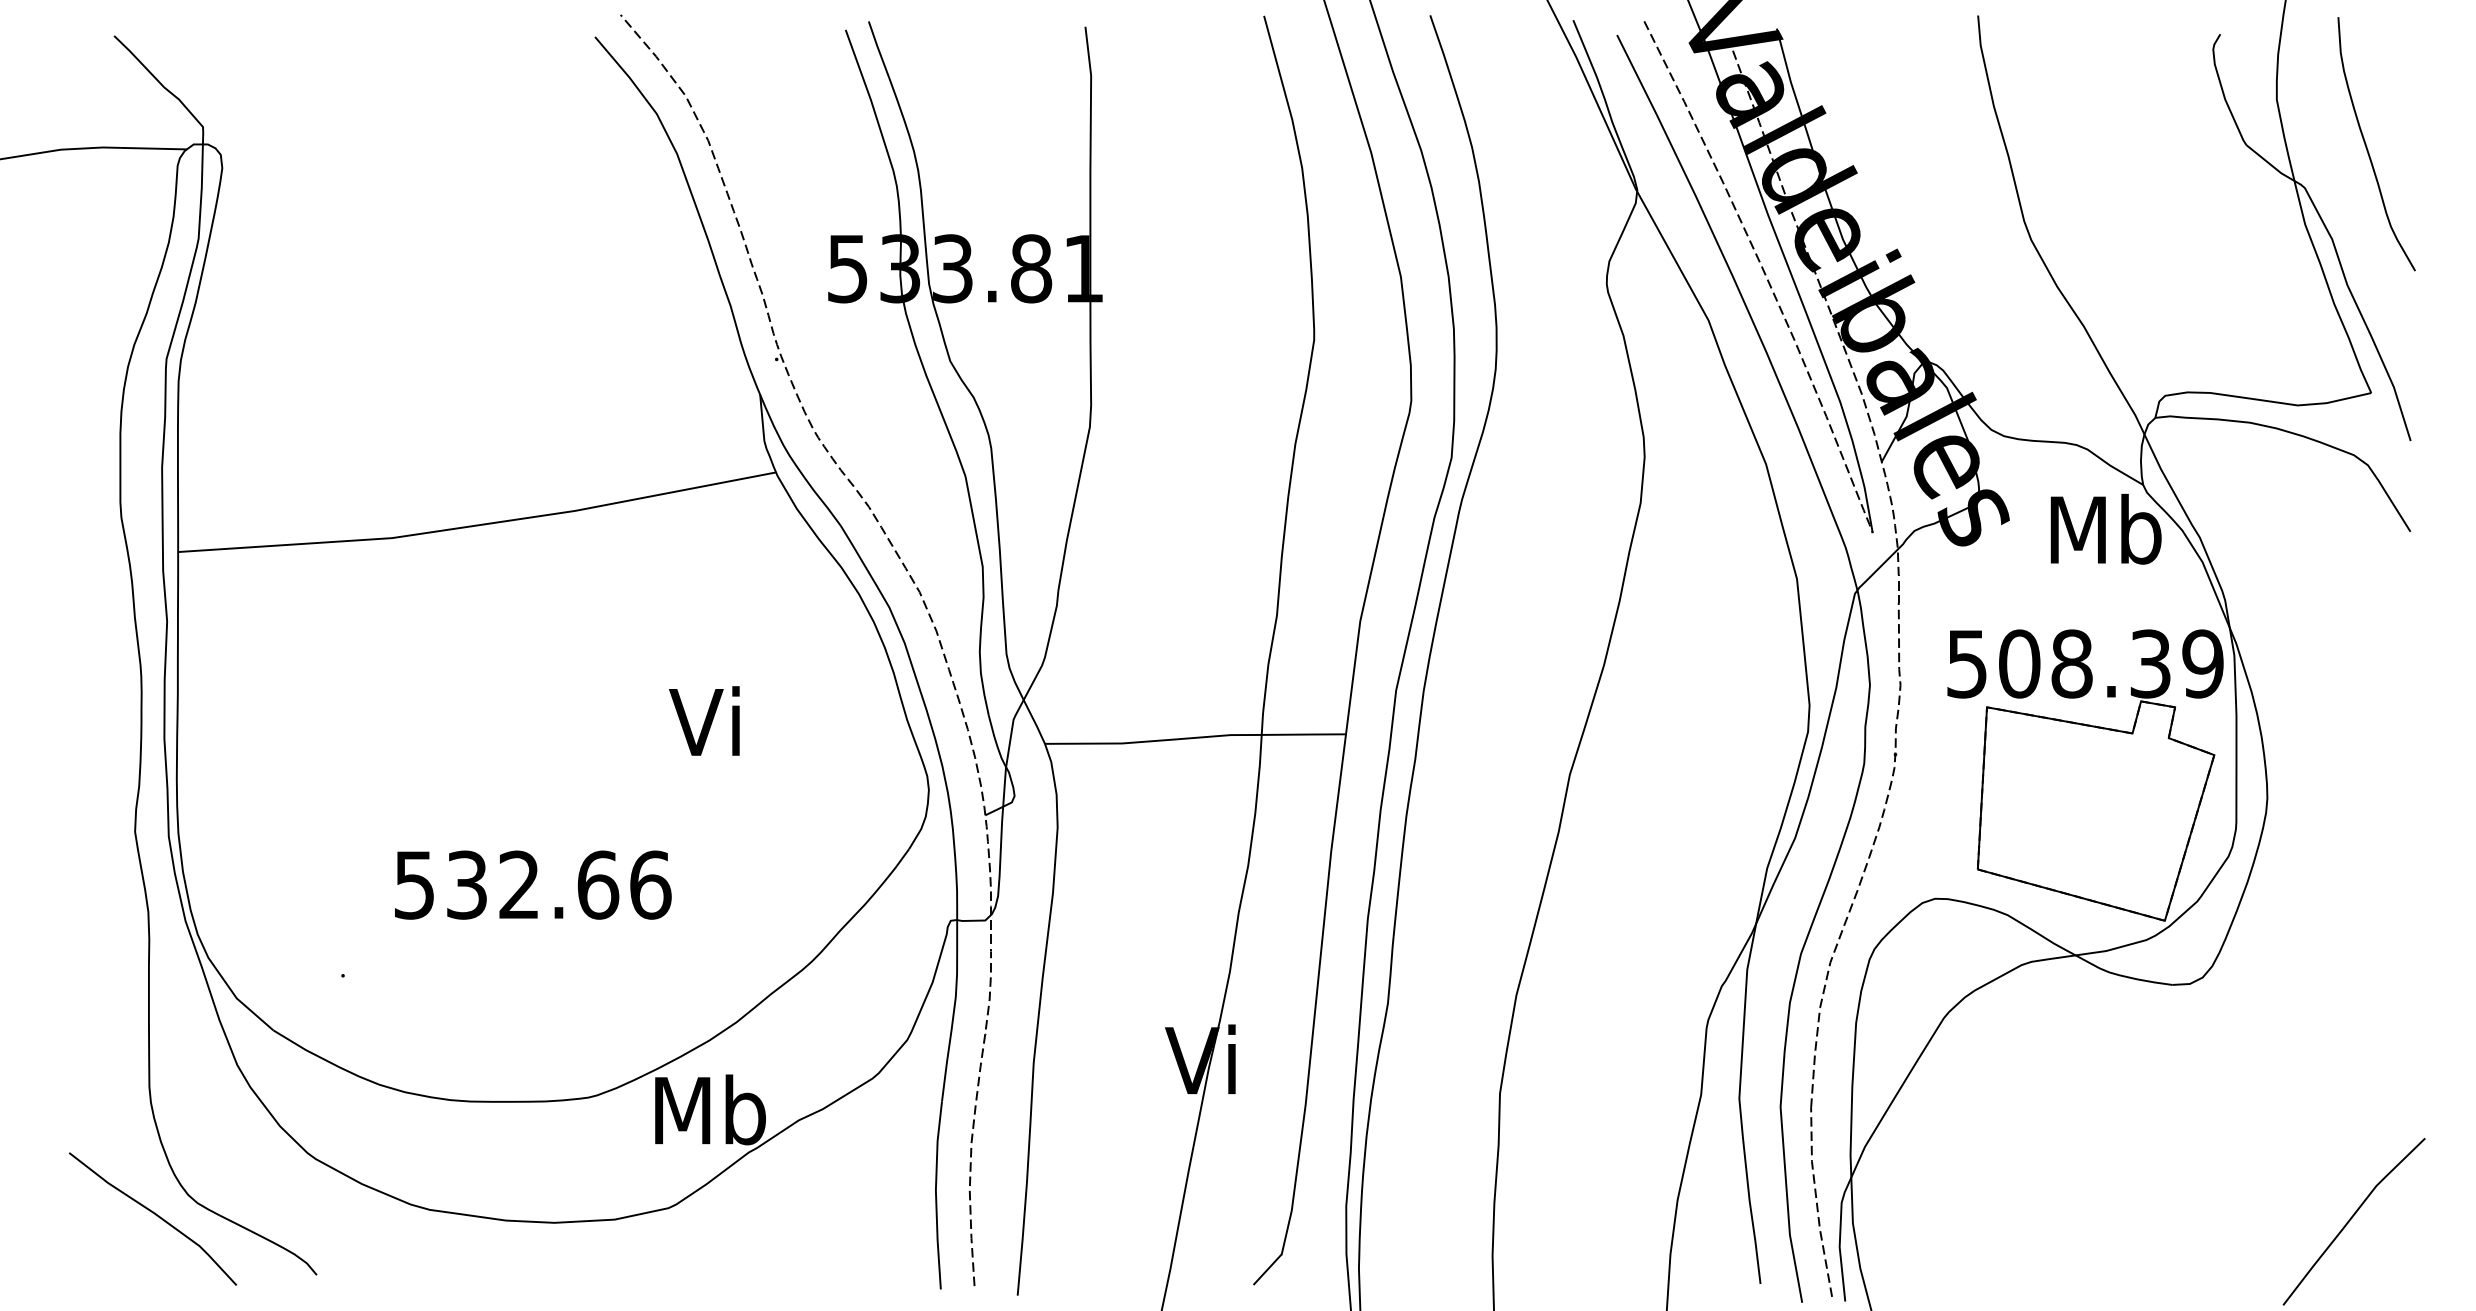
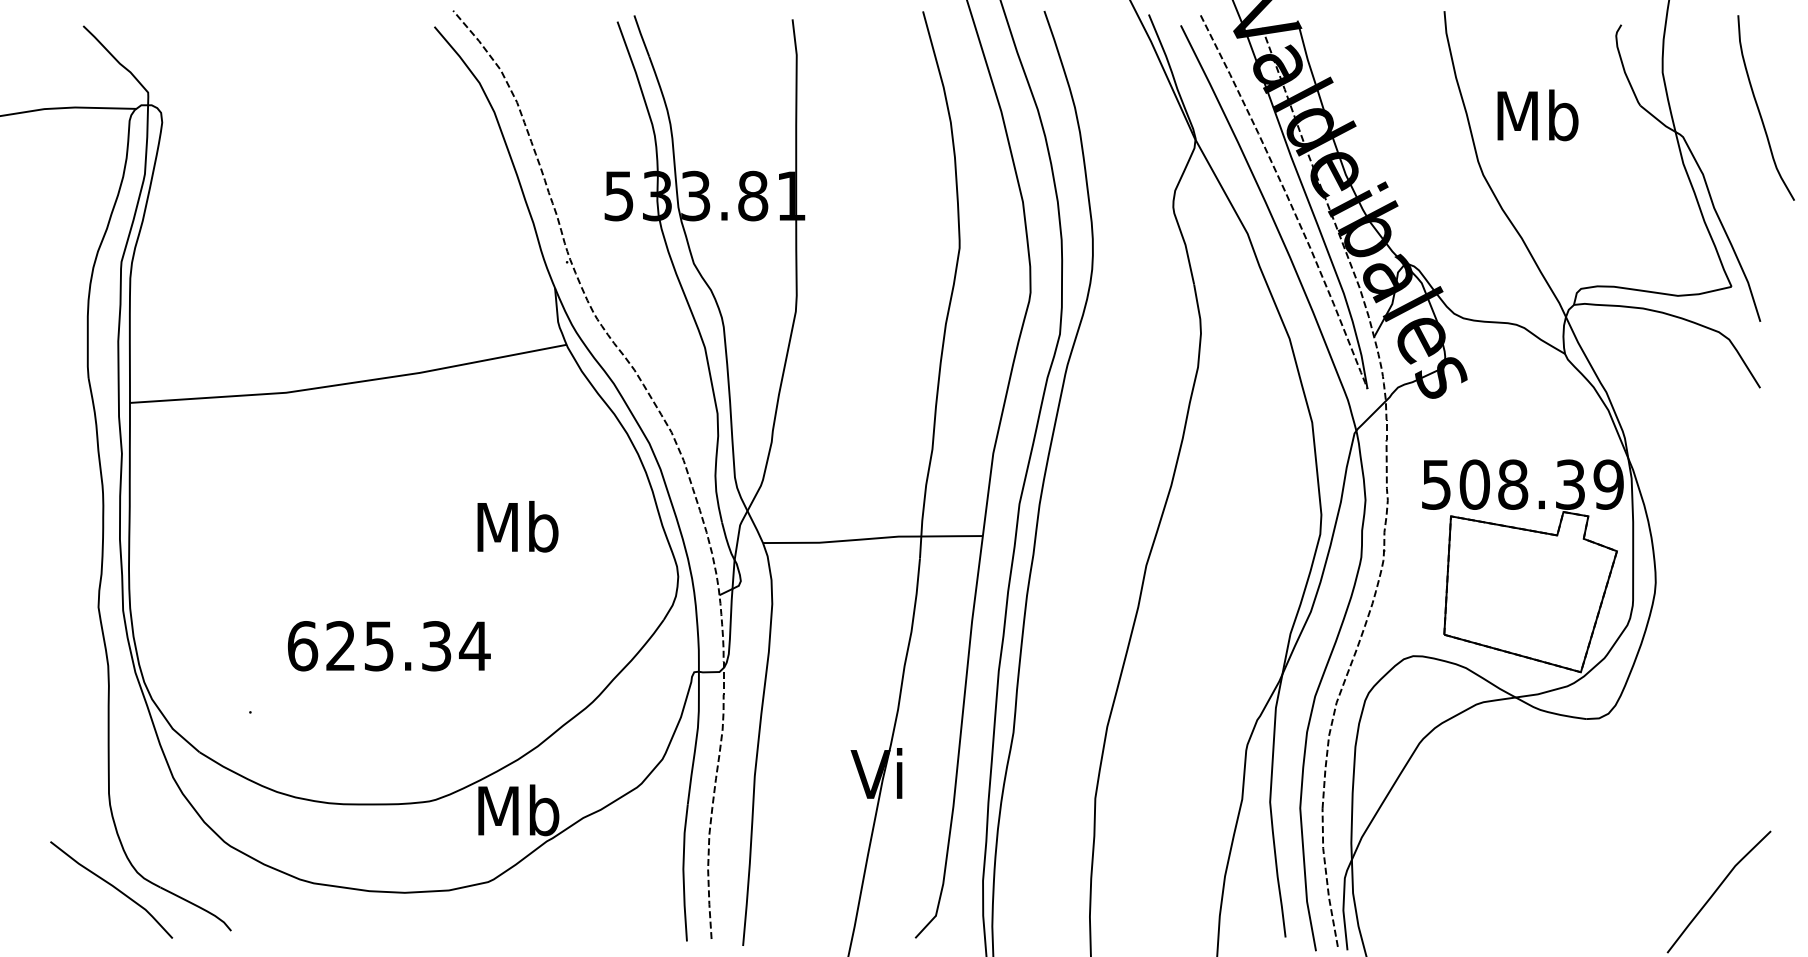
curve: (2367, 146) -> (1759, 109), moved
text: (2105, 528) -> (1537, 114), moved
text: (709, 721) -> (518, 526), Vi -> Mb
text: (533, 884) -> (389, 645), 532.66 -> 625.34

